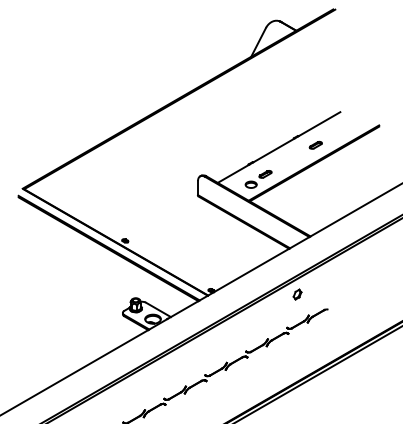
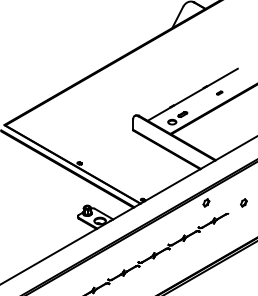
part: (315, 144) -> (219, 92), size x0.6
part: (348, 294) -> (243, 202), added

